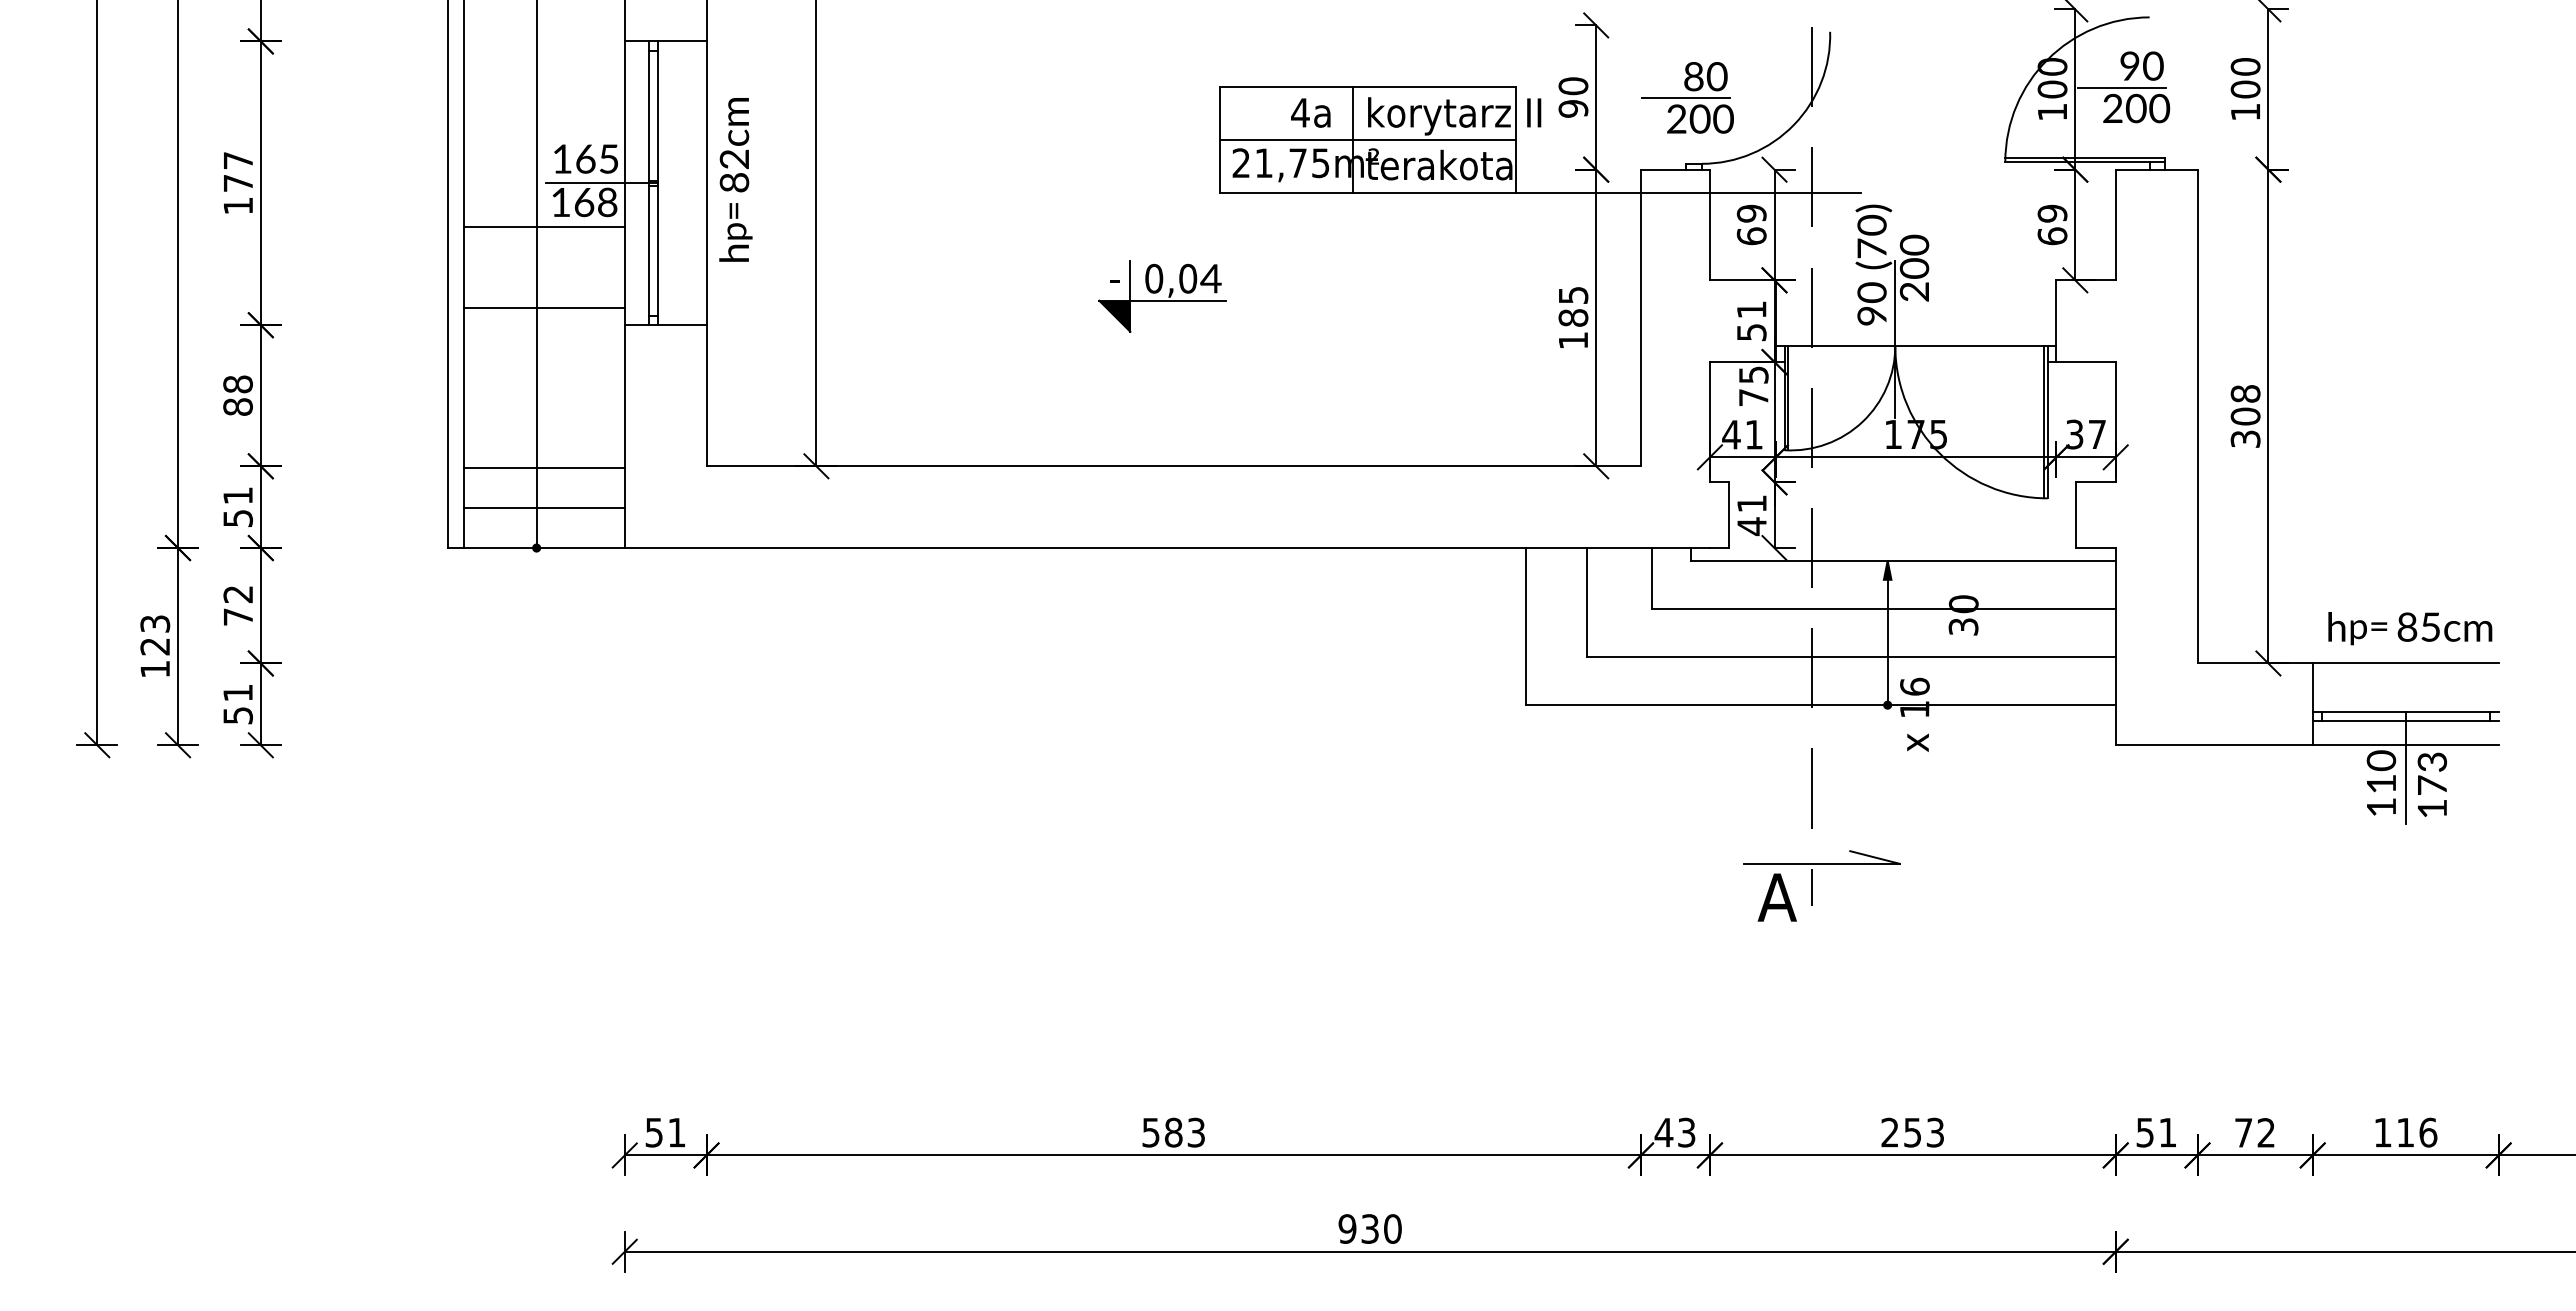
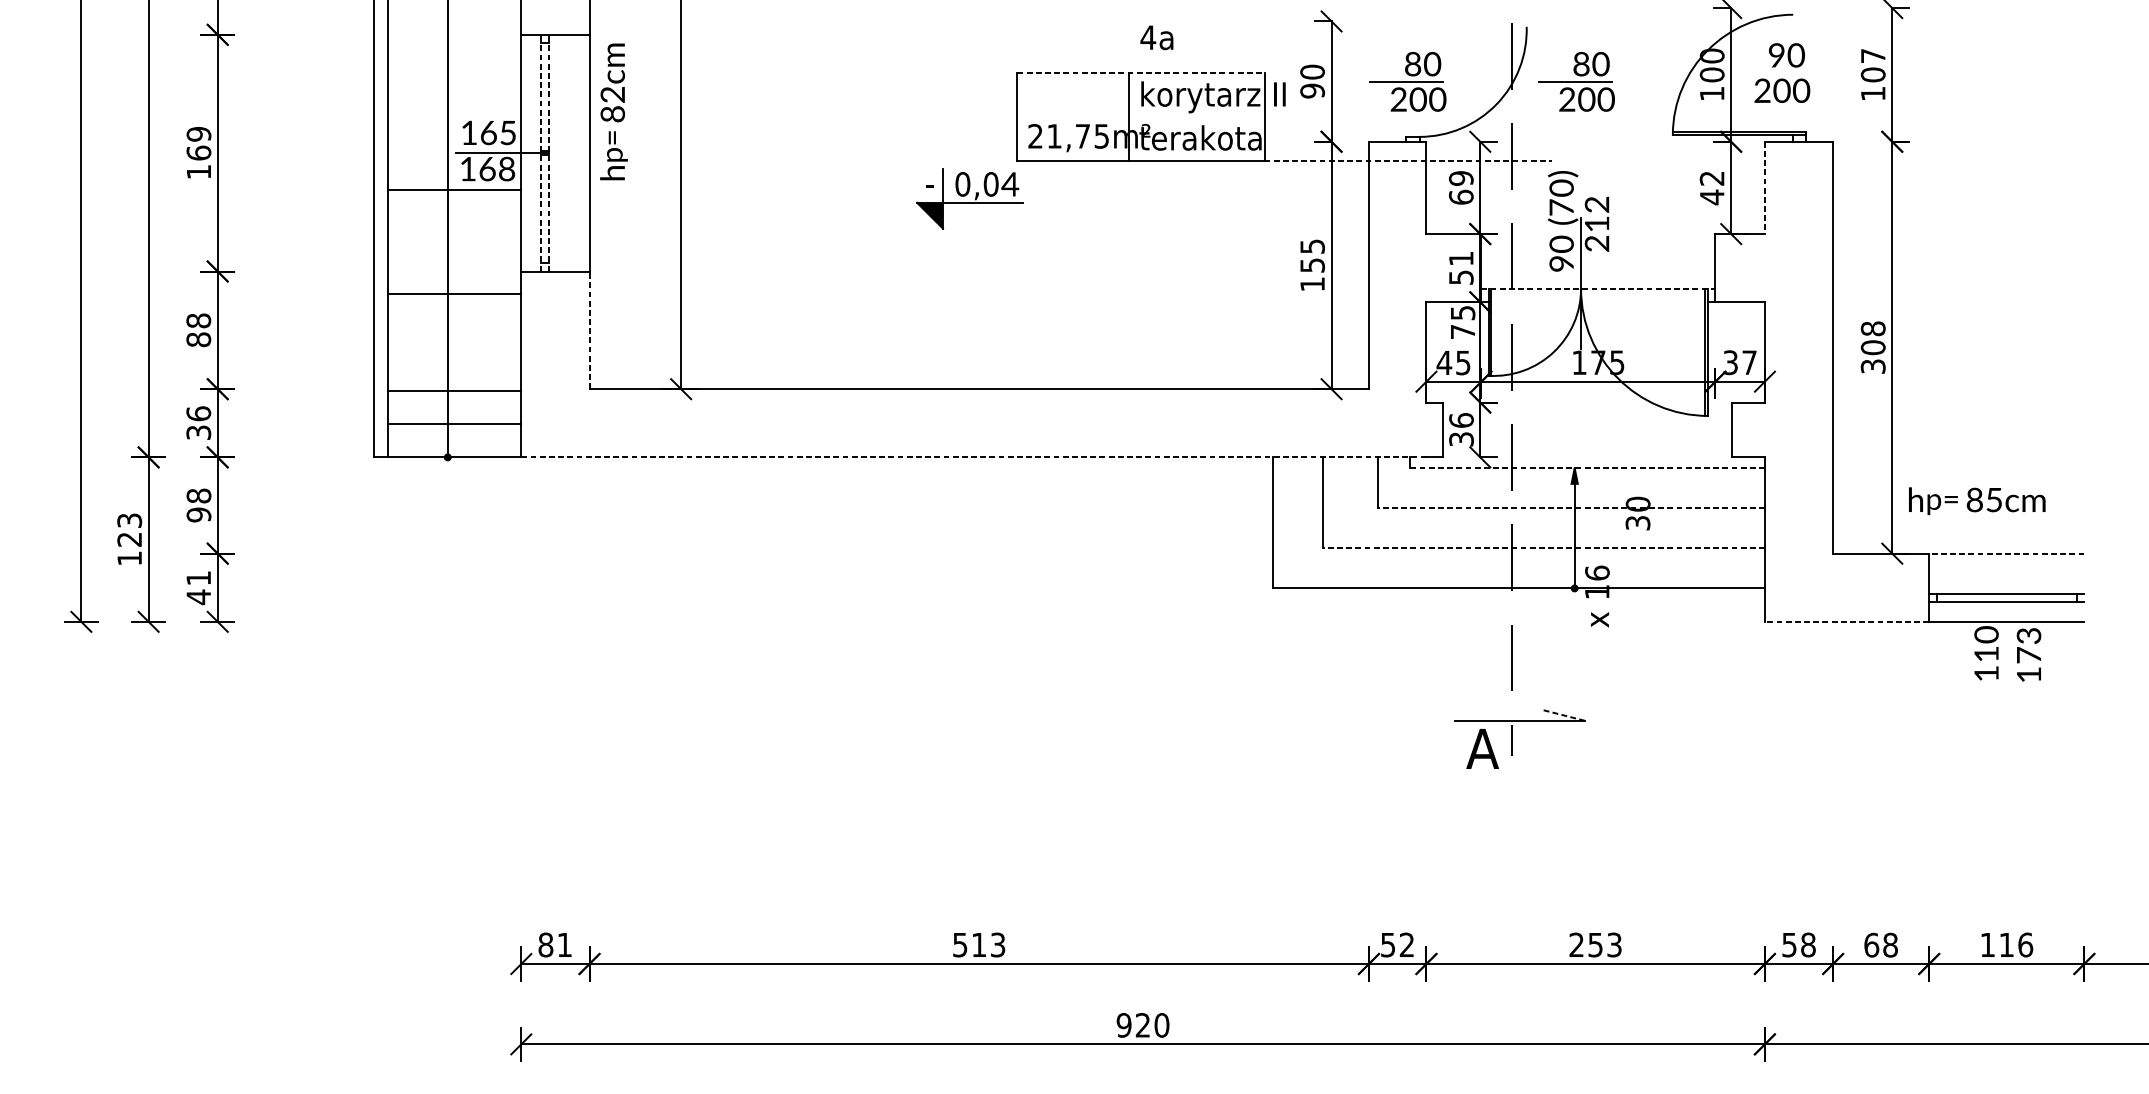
text: (2245, 66) -> (1873, 55), 100 -> 107
line: (1368, 87) -> (1141, 73), solid -> dashed
line: (2122, 87) -> (1770, 73), removed
part: (1889, 97) -> (1576, 81), added
text: (1310, 112) -> (1156, 37), moved
line: (1367, 139) -> (1140, 116), removed
text: (238, 171) -> (199, 143), 177 -> 169
text: (735, 179) -> (613, 111), moved
line: (648, 183) -> (541, 153), solid -> dashed
line: (658, 183) -> (549, 153), solid -> dashed
line: (1688, 192) -> (1408, 160), solid -> dashed
text: (2052, 224) -> (1712, 187), 69 -> 42
line: (2115, 225) -> (1764, 188), solid -> dashed
text: (1914, 256) -> (1597, 214), 200 -> 212
part: (1162, 296) -> (969, 199), moved
line: (544, 307) -> (454, 294), moved
text: (1573, 317) -> (1312, 265), 185 -> 155
line: (1916, 346) -> (1598, 289), solid -> dashed
line: (706, 395) -> (589, 330), solid -> dashed
text: (1753, 434) -> (1462, 362), 41 -> 45
text: (237, 506) -> (198, 422), 51 -> 36
text: (1751, 515) -> (1461, 430), 41 -> 36
line: (1167, 548) -> (973, 457), solid -> dashed
line: (1903, 560) -> (1587, 467), solid -> dashed
text: (238, 605) -> (199, 505), 72 -> 98
line: (1884, 608) -> (1572, 507), solid -> dashed
text: (2410, 628) -> (1977, 501), moved
line: (1851, 657) -> (1544, 548), solid -> dashed
line: (2405, 663) -> (2006, 553), solid -> dashed
text: (237, 715) -> (198, 597), 51 -> 41
line: (2213, 745) -> (1846, 622), solid -> dashed
line: (2405, 767) -> (2006, 640), removed
line: (1875, 857) -> (1564, 715), solid -> dashed
text: (654, 1132) -> (546, 944), 51 -> 81
text: (1173, 1132) -> (978, 944), 583 -> 513
text: (1674, 1132) -> (1396, 944), 43 -> 52
text: (2167, 1132) -> (1808, 944), 51 -> 58
text: (2255, 1132) -> (1881, 944), 72 -> 68
text: (1369, 1228) -> (1142, 1024), 930 -> 920

